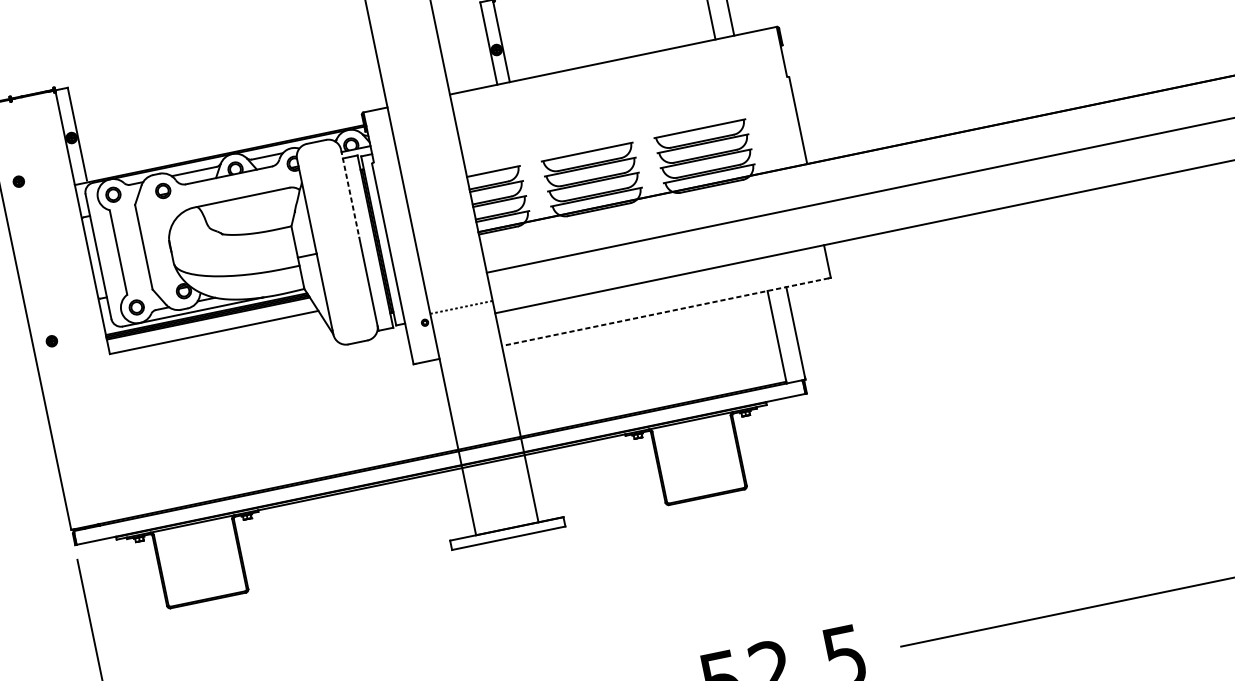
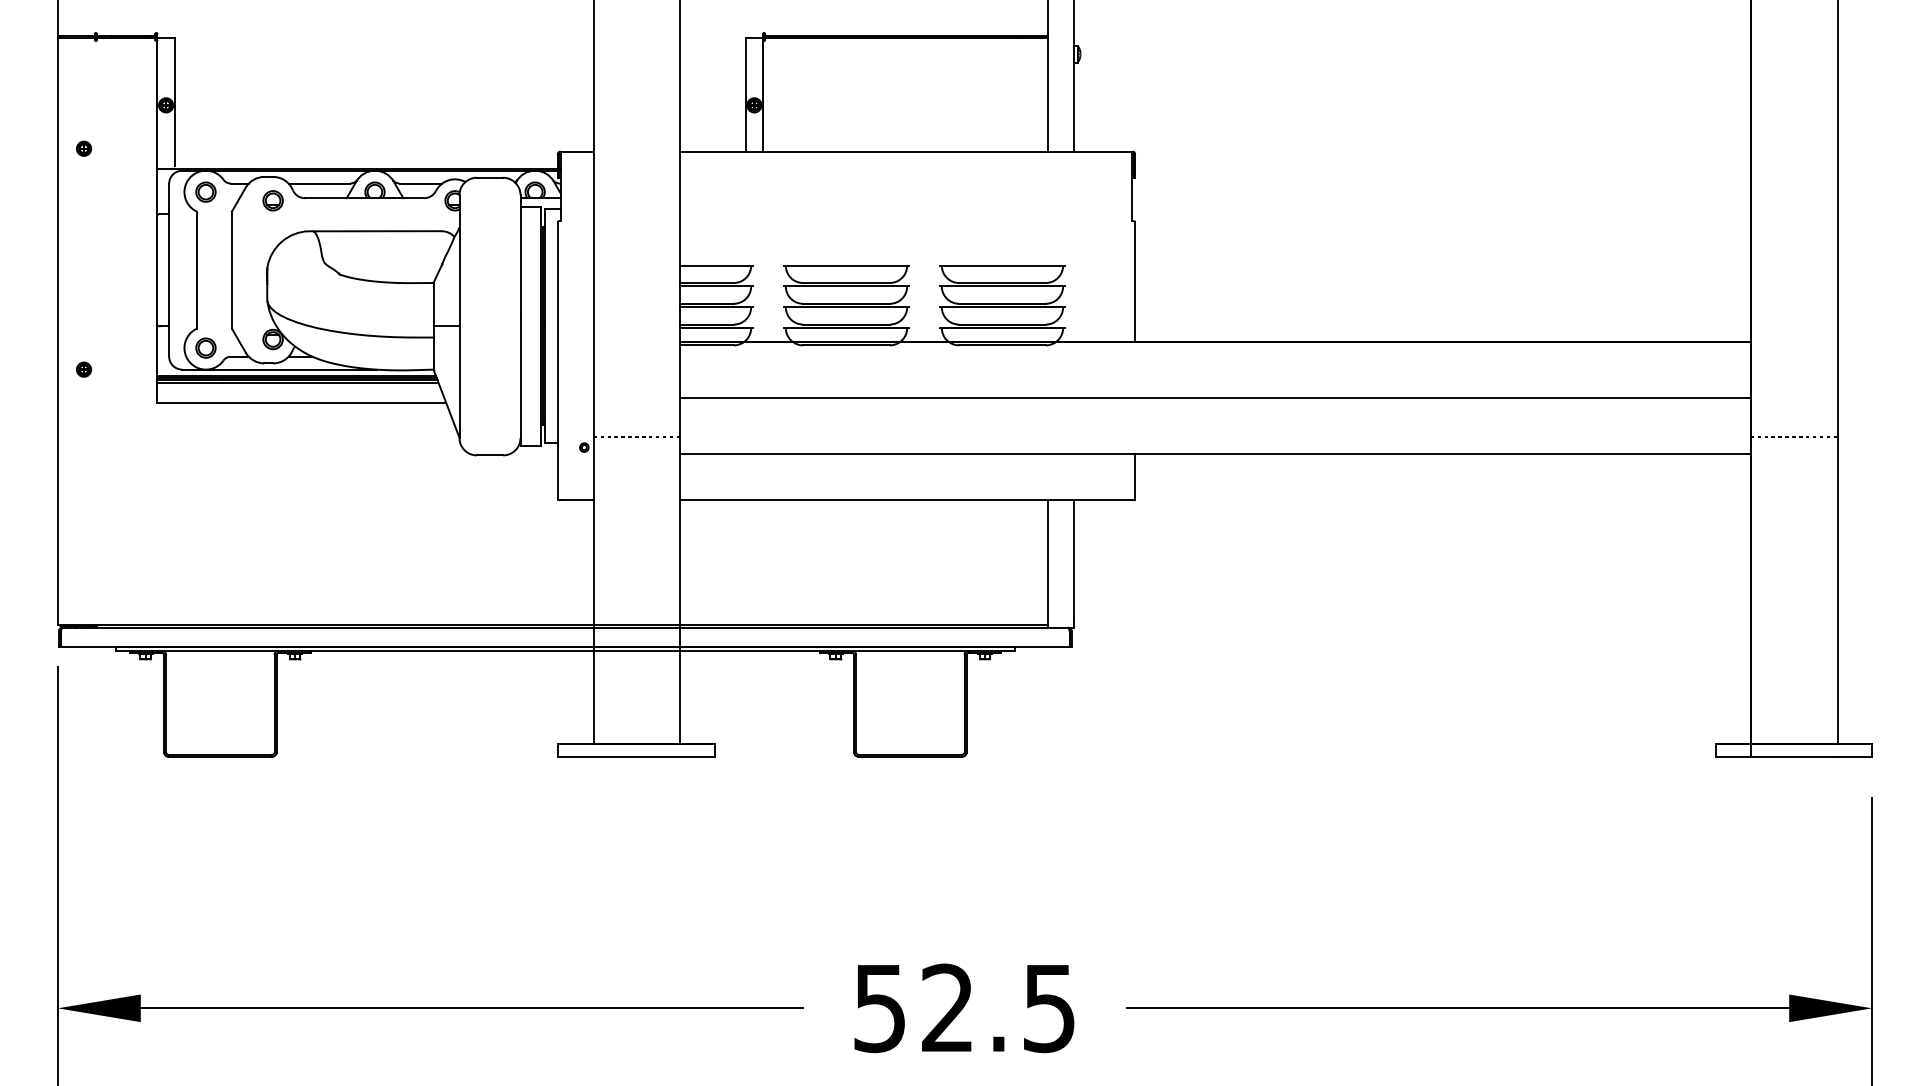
line: (350, 193) -> (520, 255), dashed -> solid
line: (664, 312) -> (905, 499), dashed -> solid

